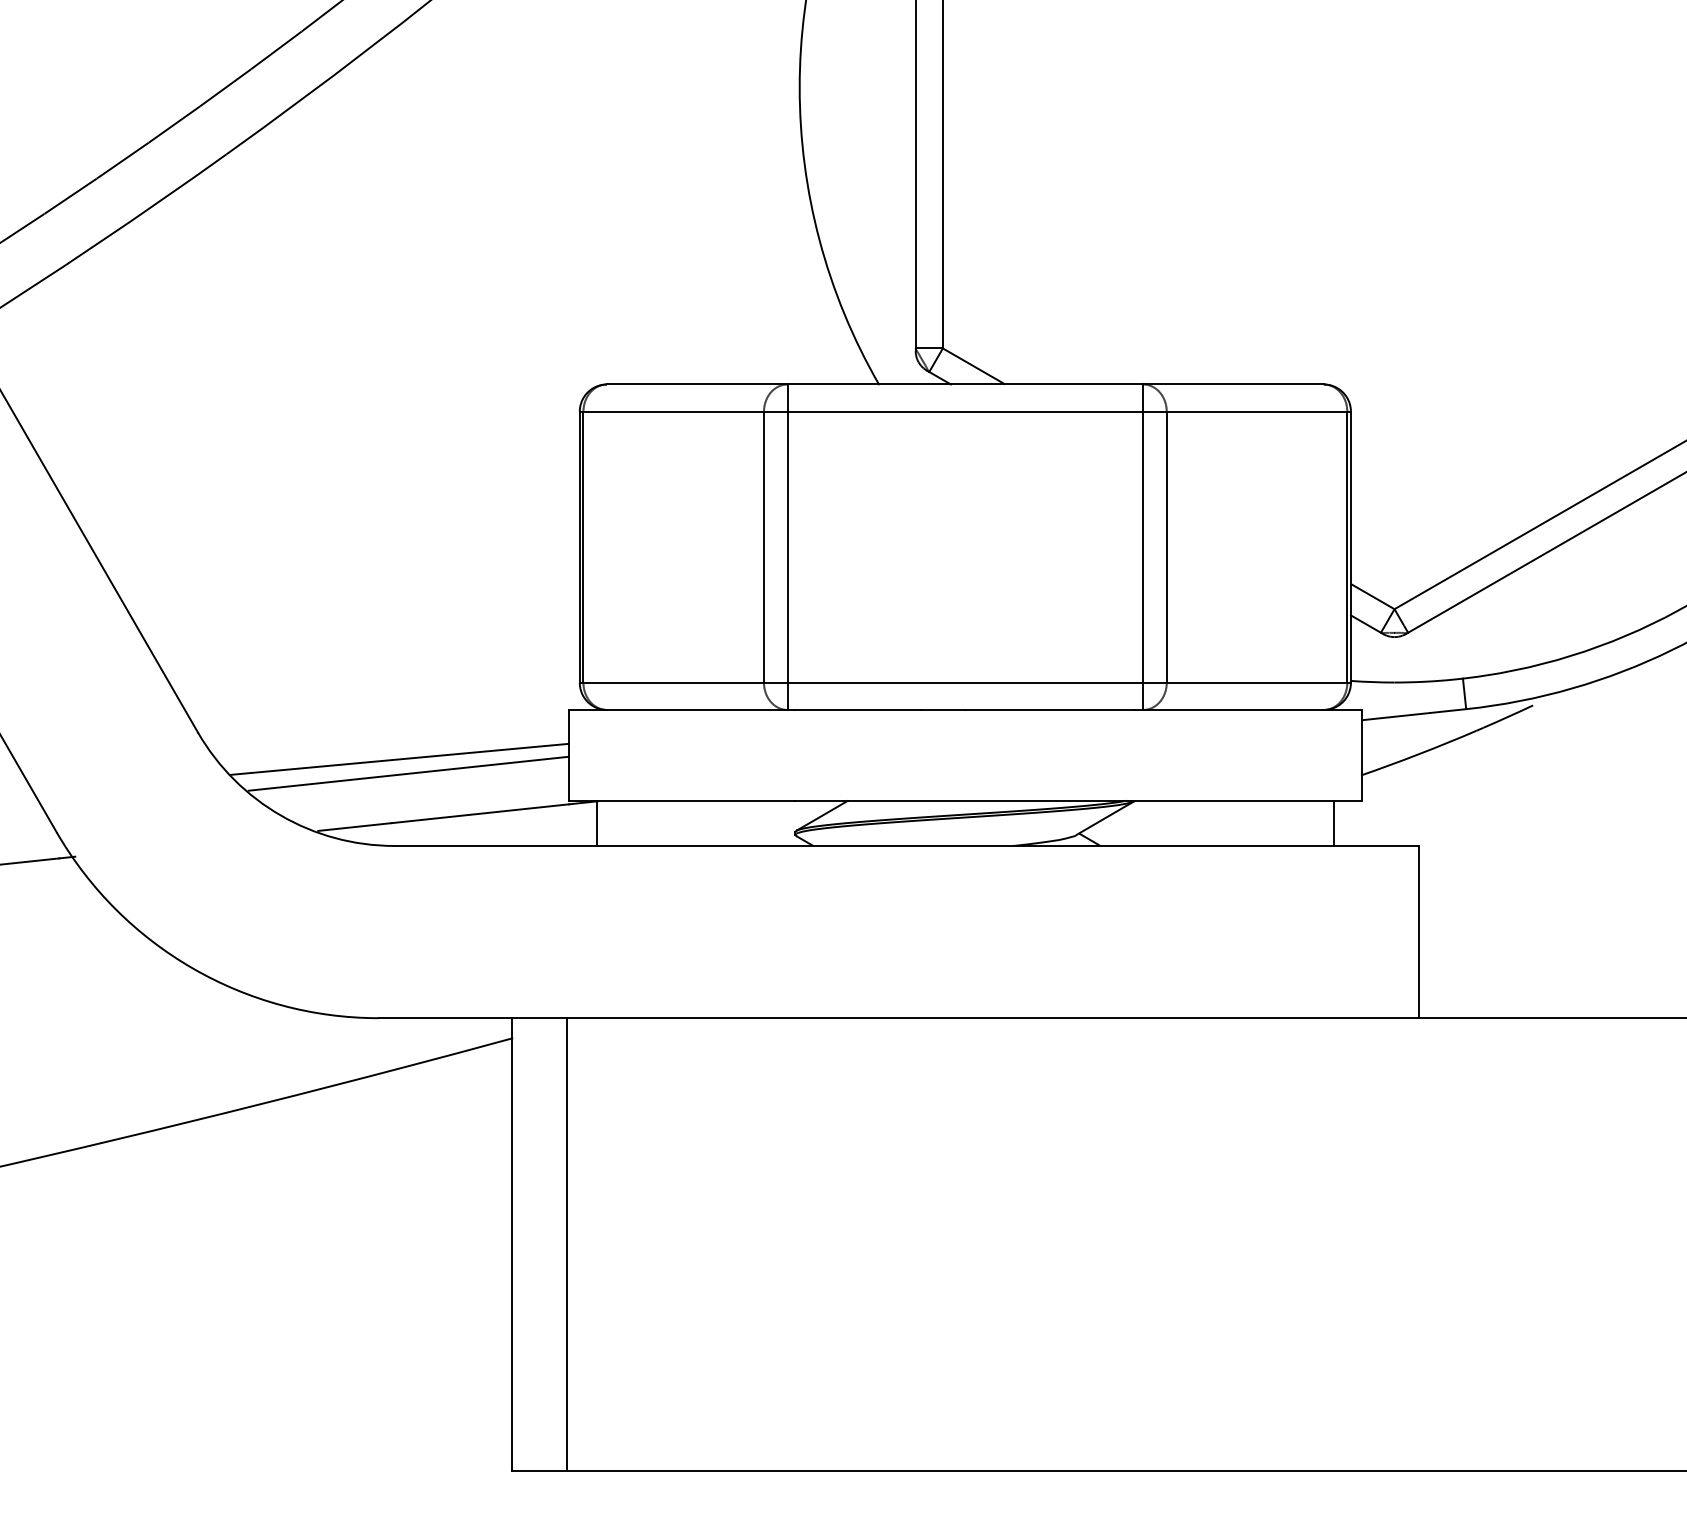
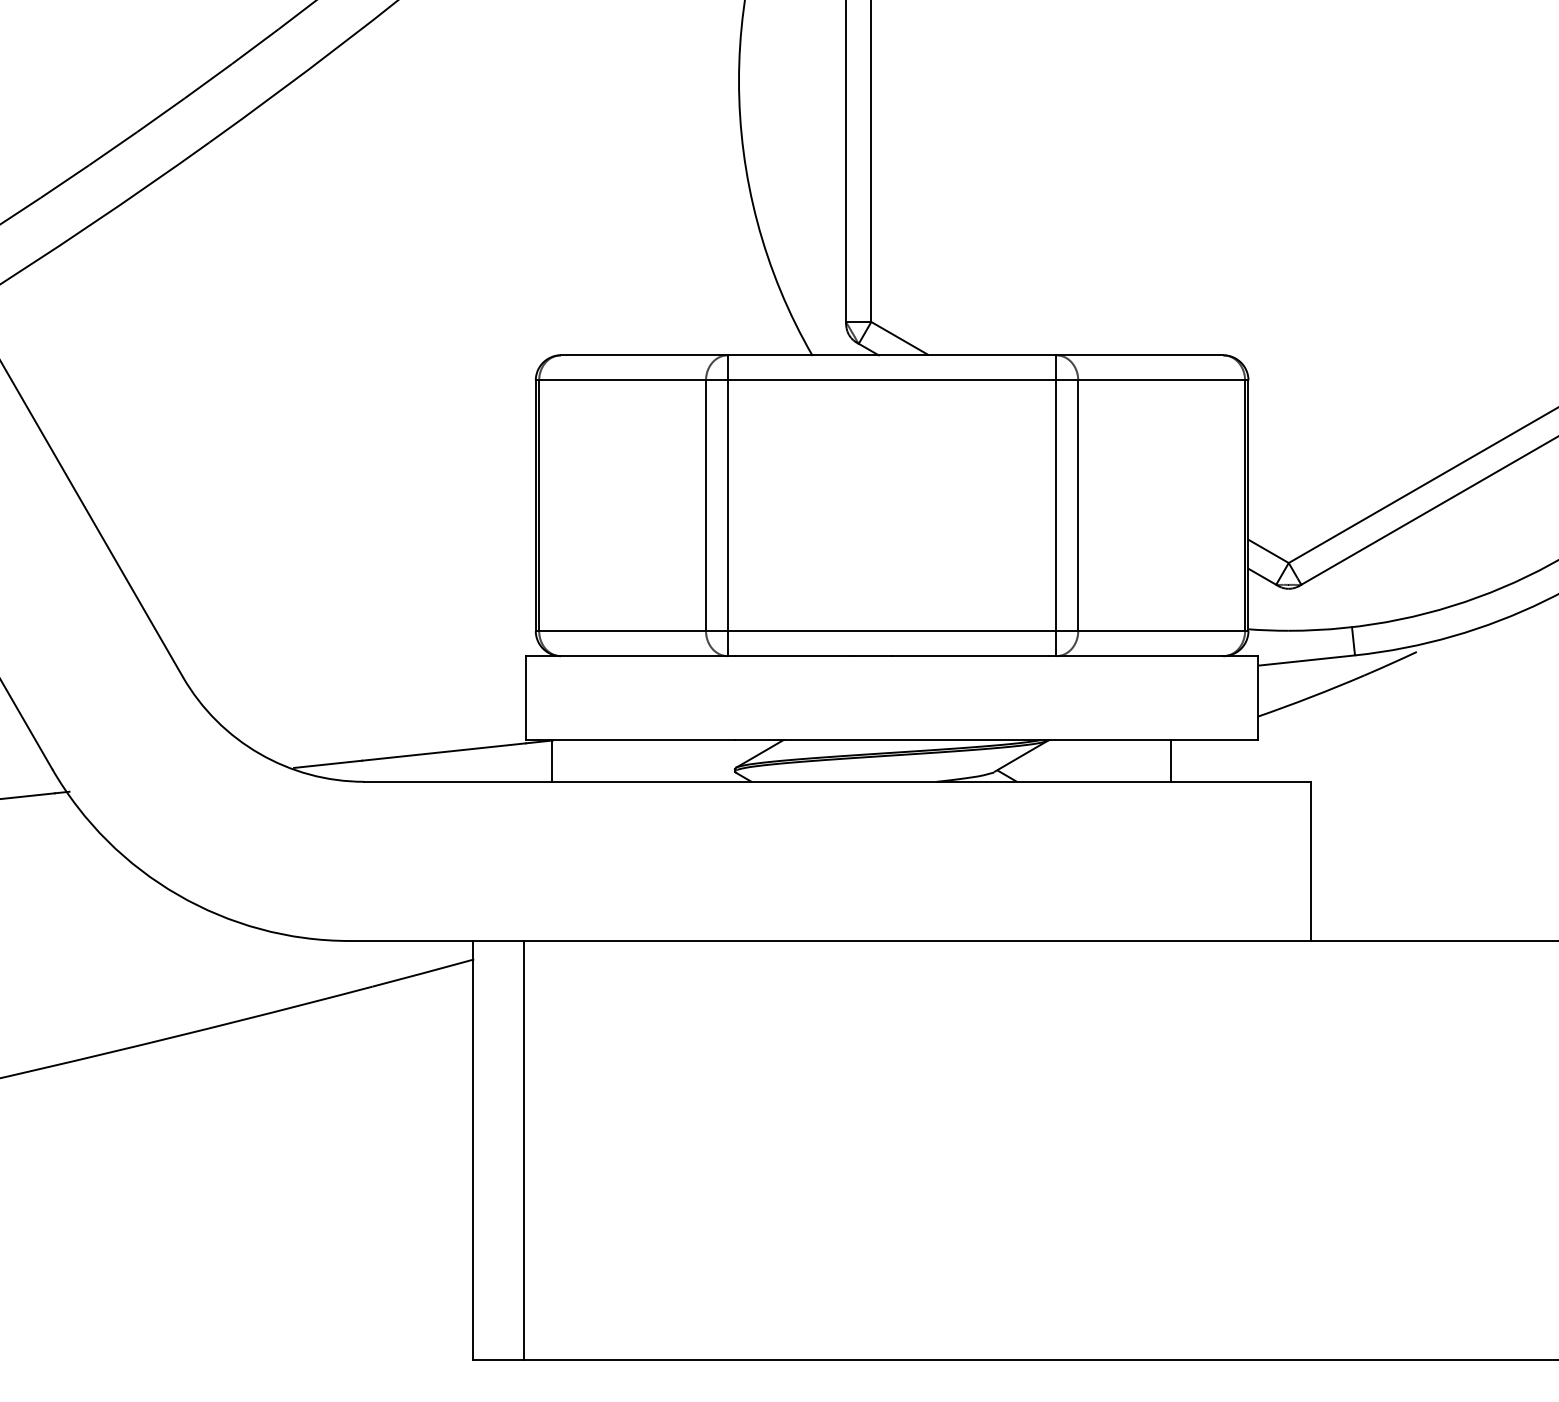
line: (399, 758) -> (369, 701), removed
line: (408, 773) -> (377, 714), removed
line: (1333, 822) -> (1170, 760), moved

